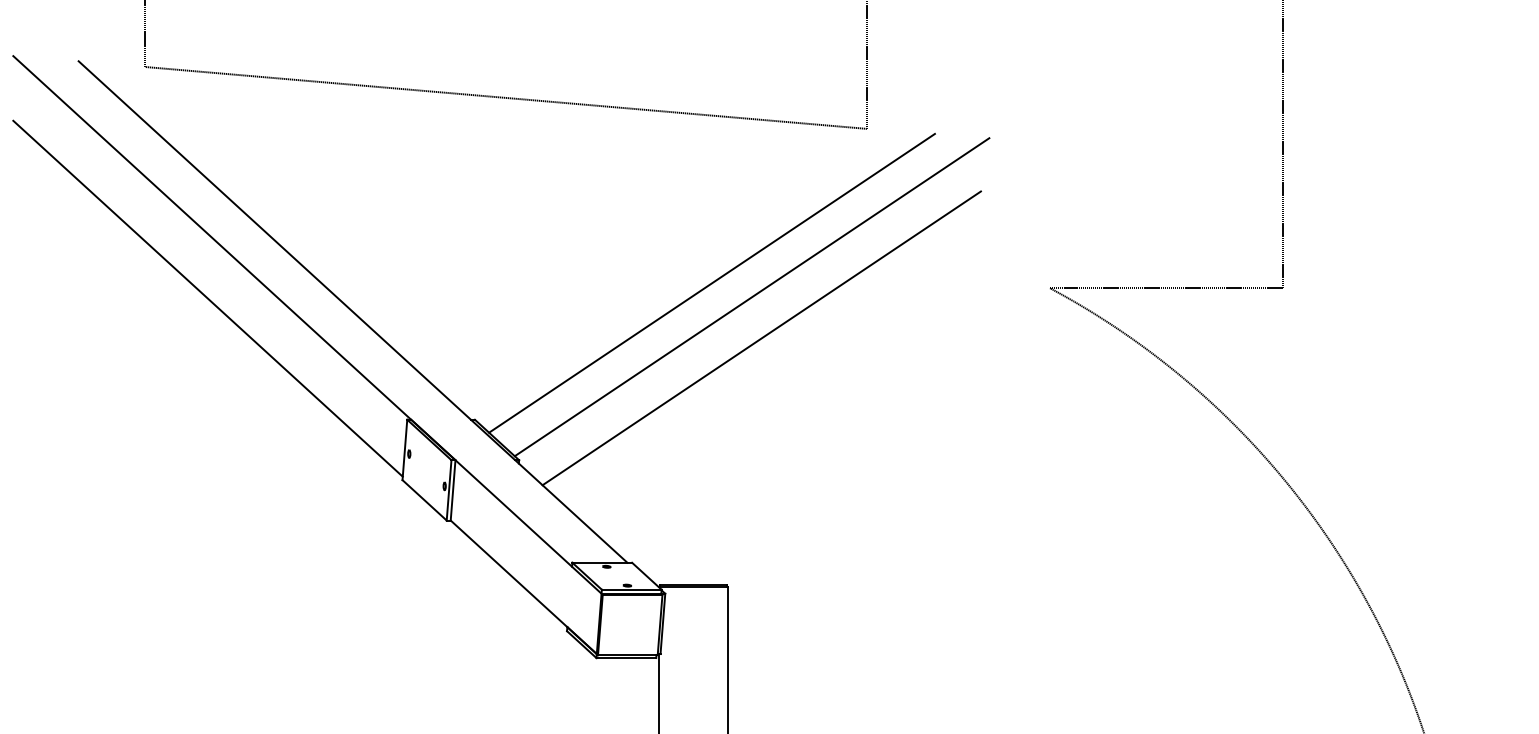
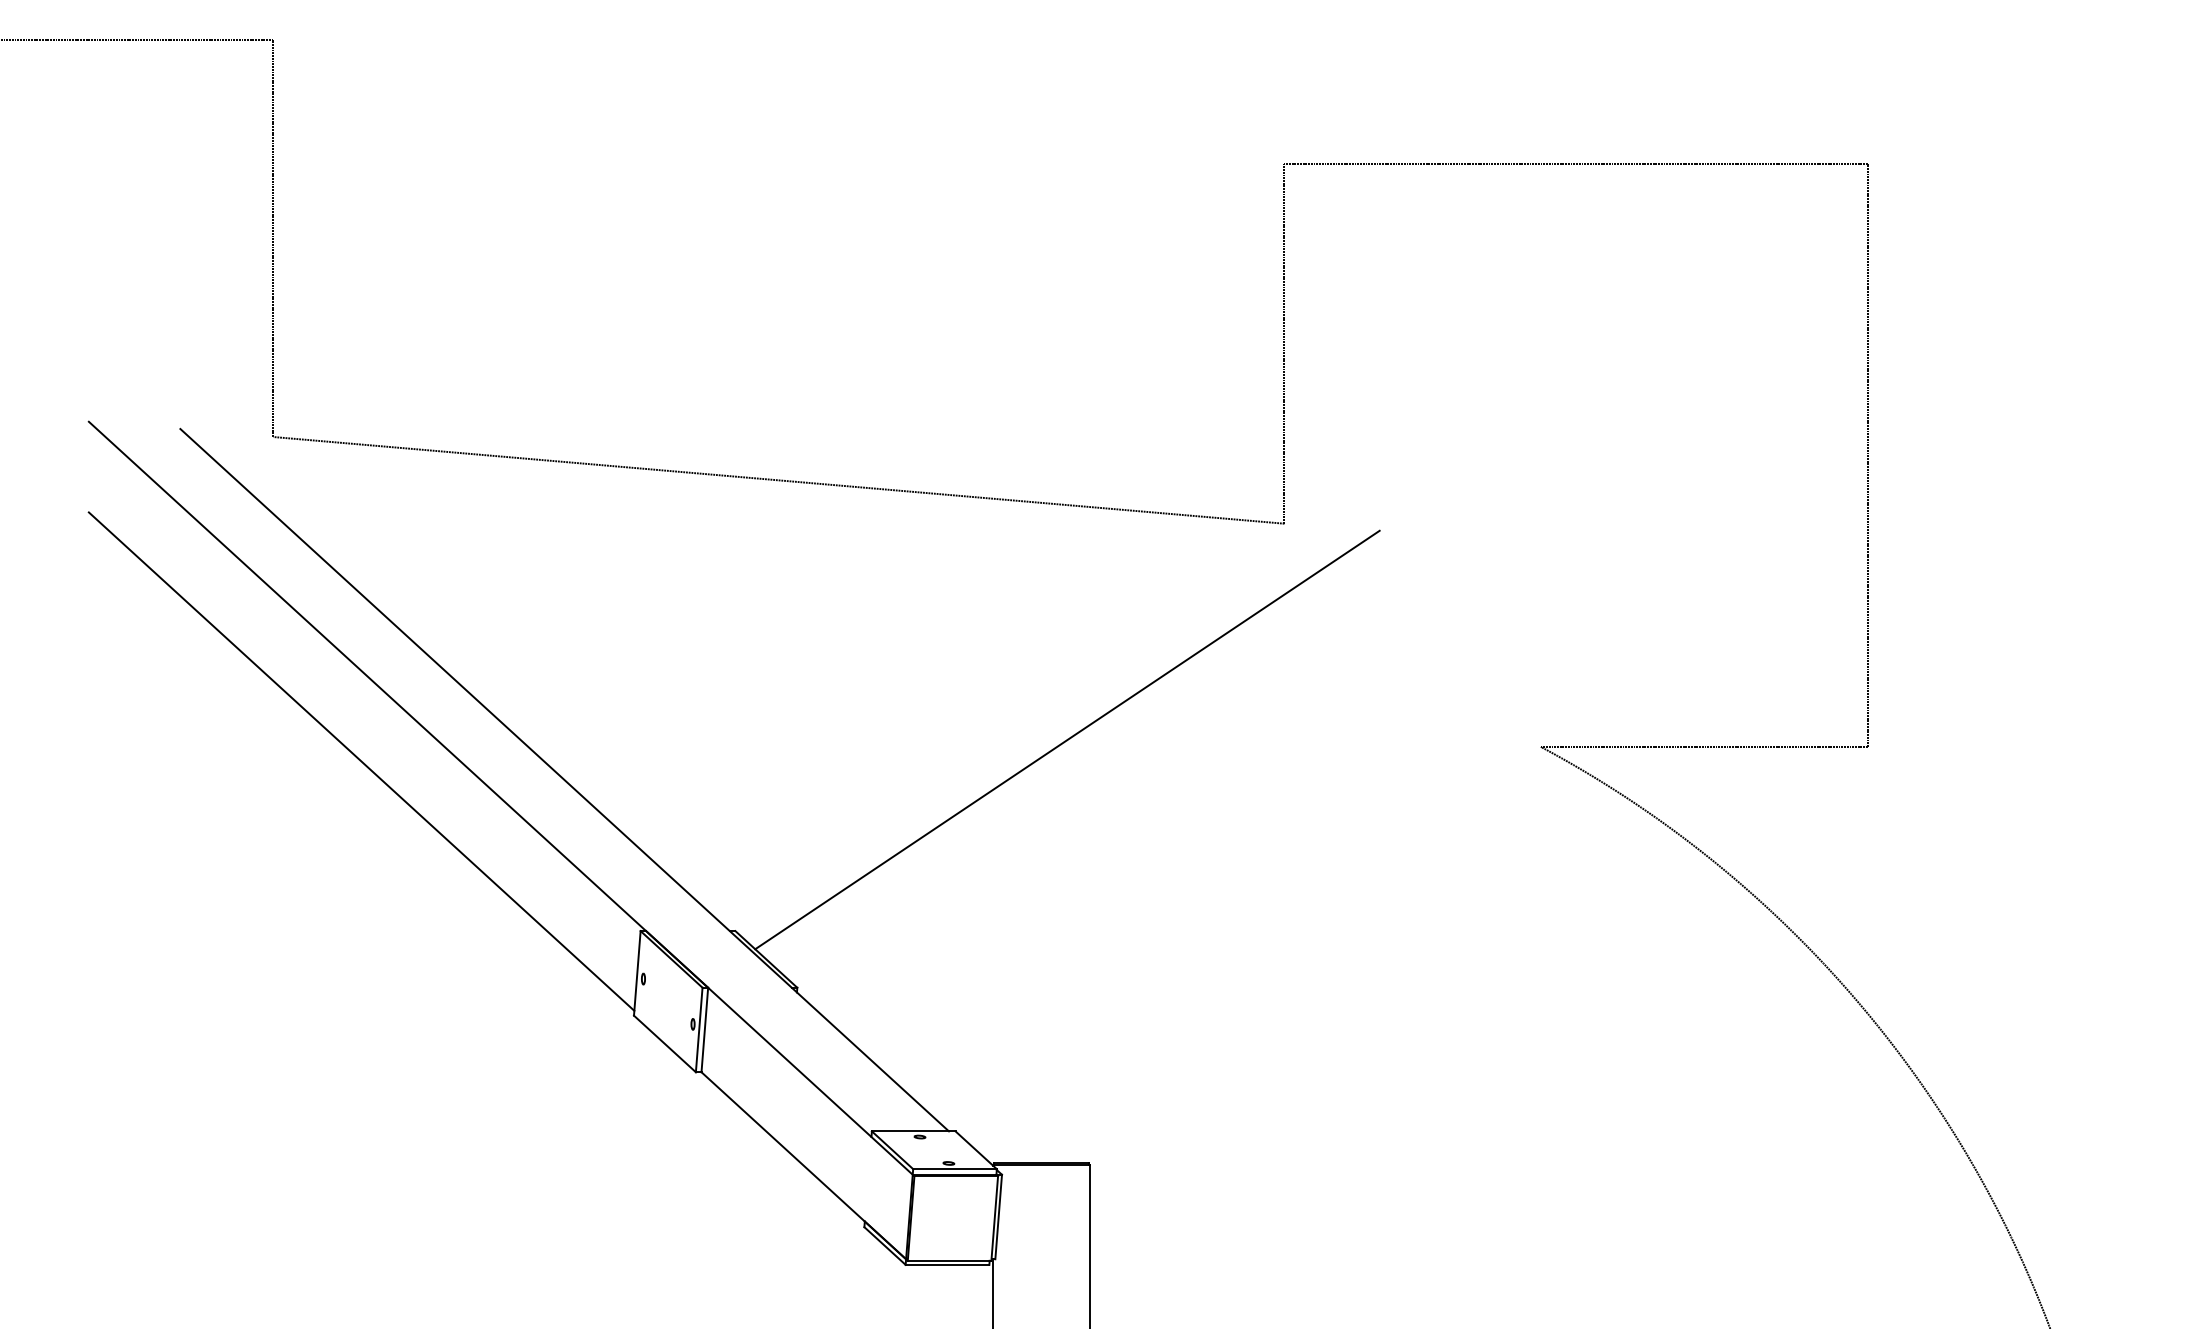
line: (752, 297) -> (1123, 759), removed
line: (762, 337) -> (1137, 816), removed

